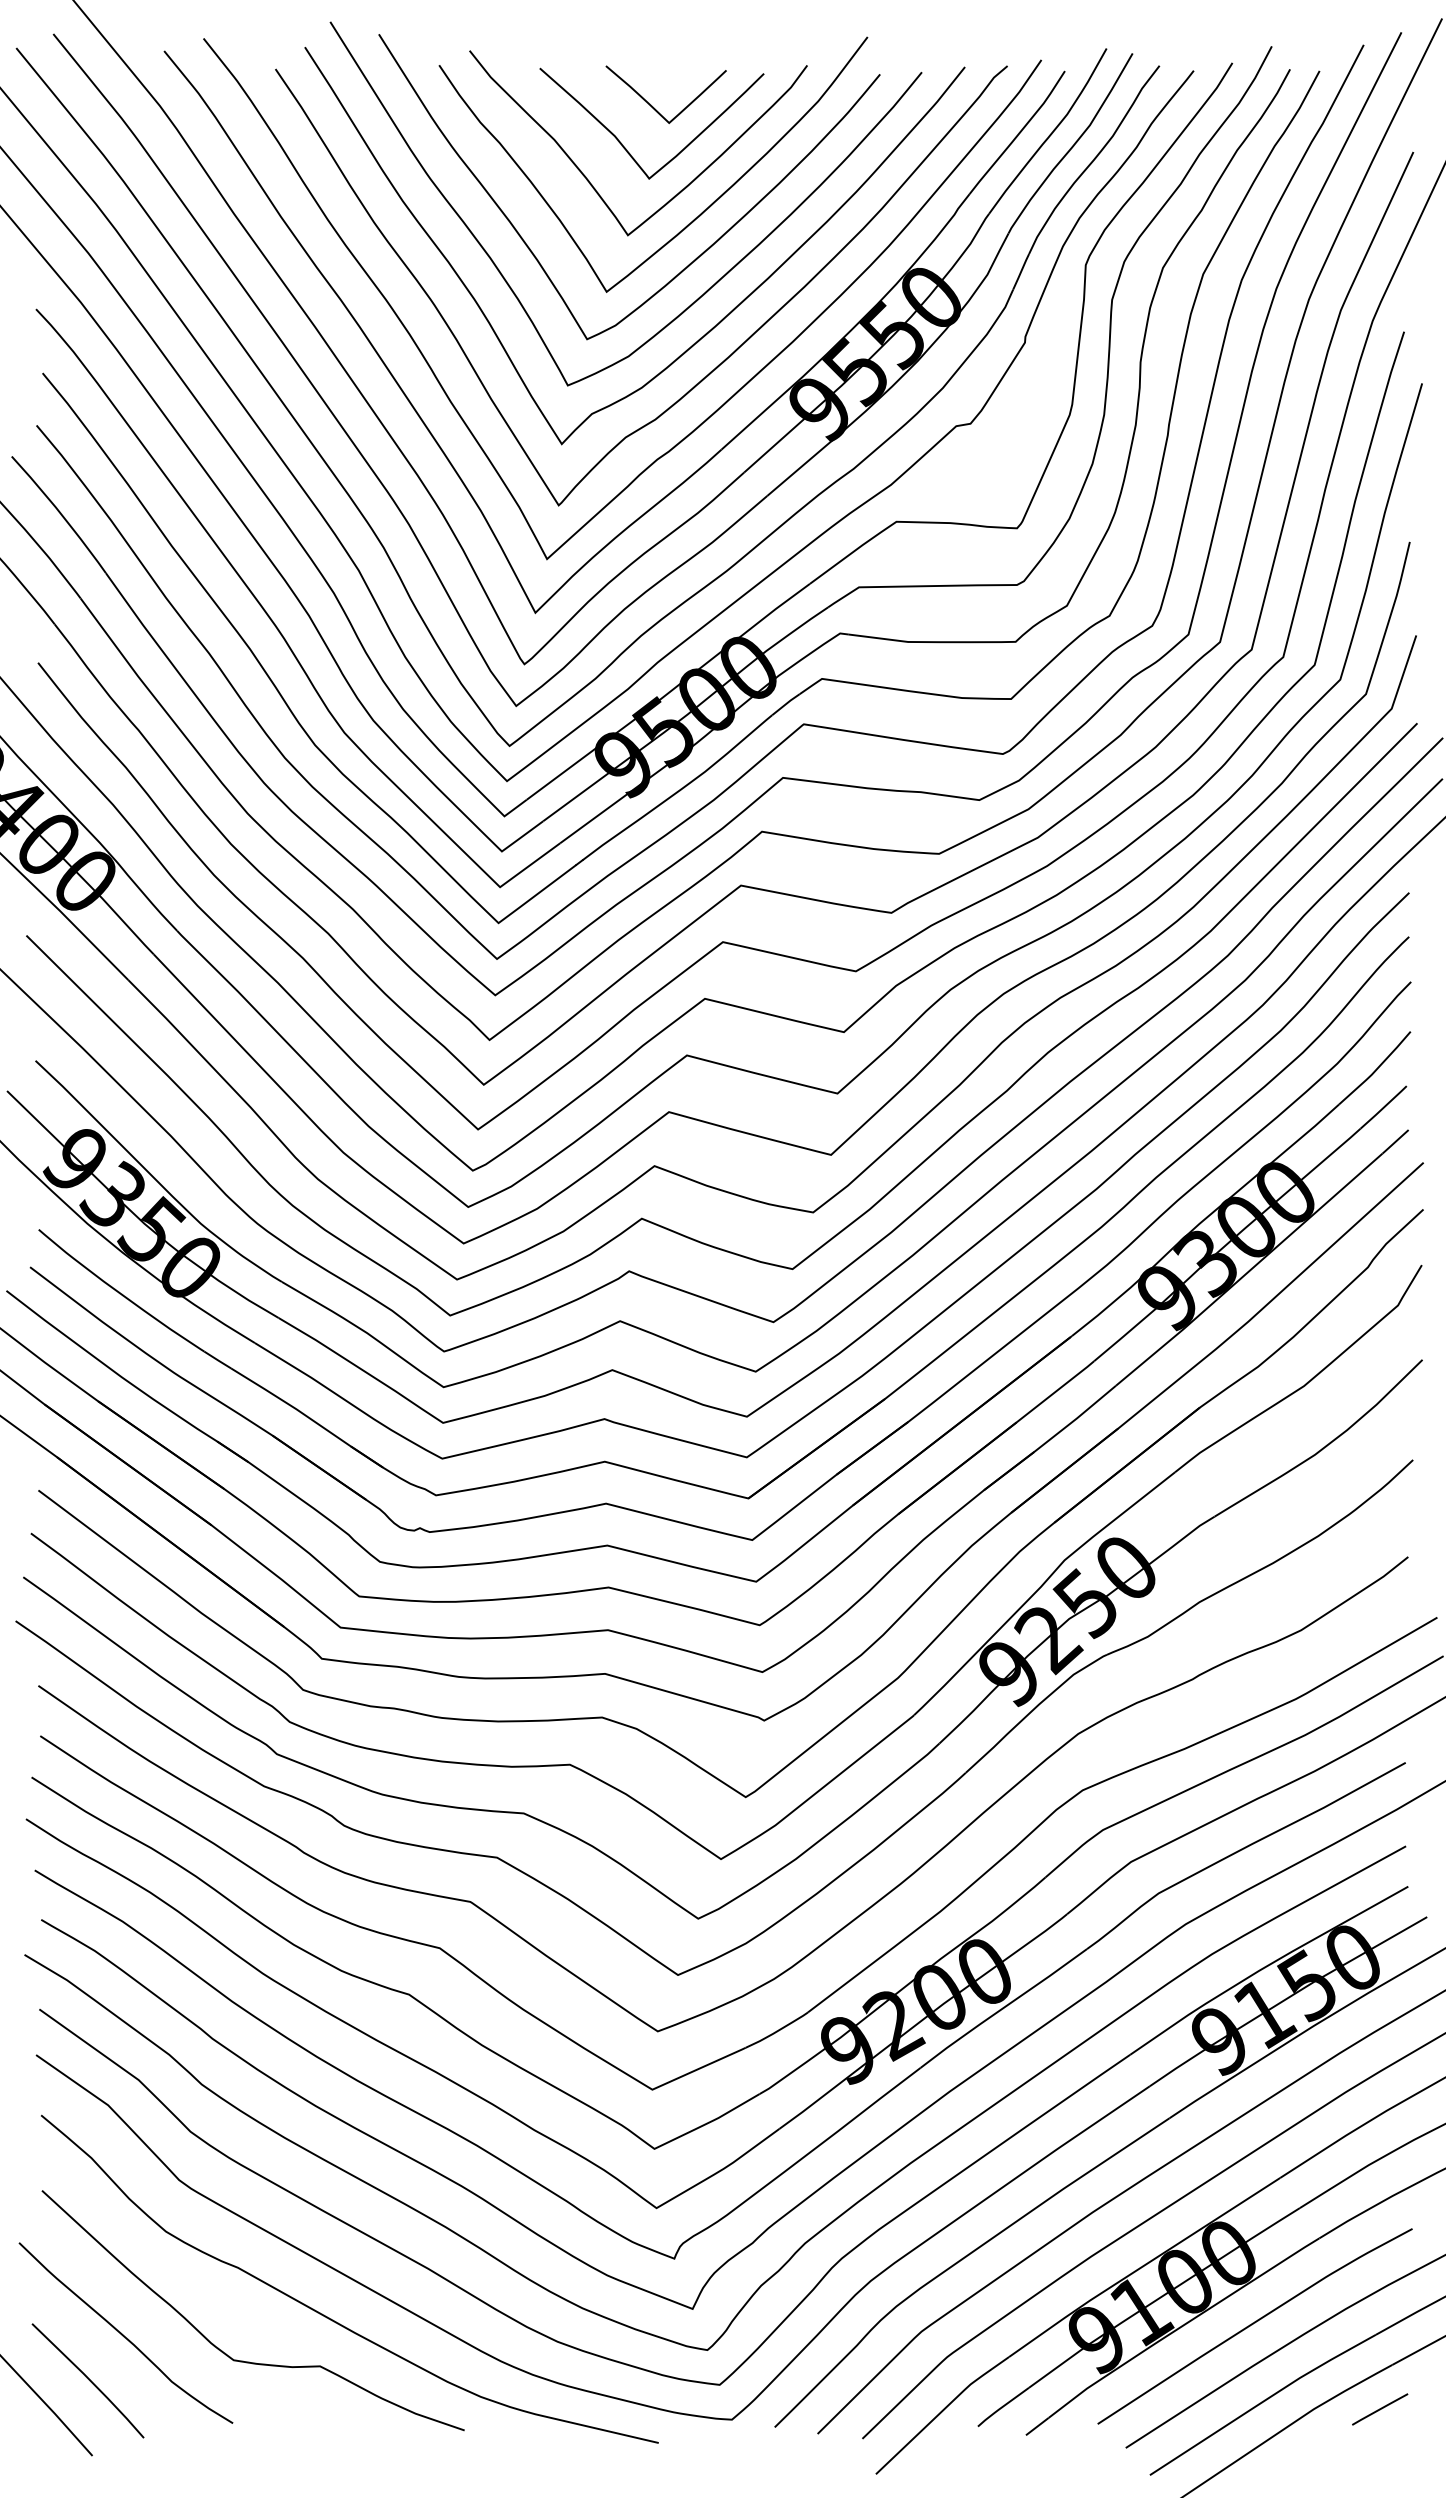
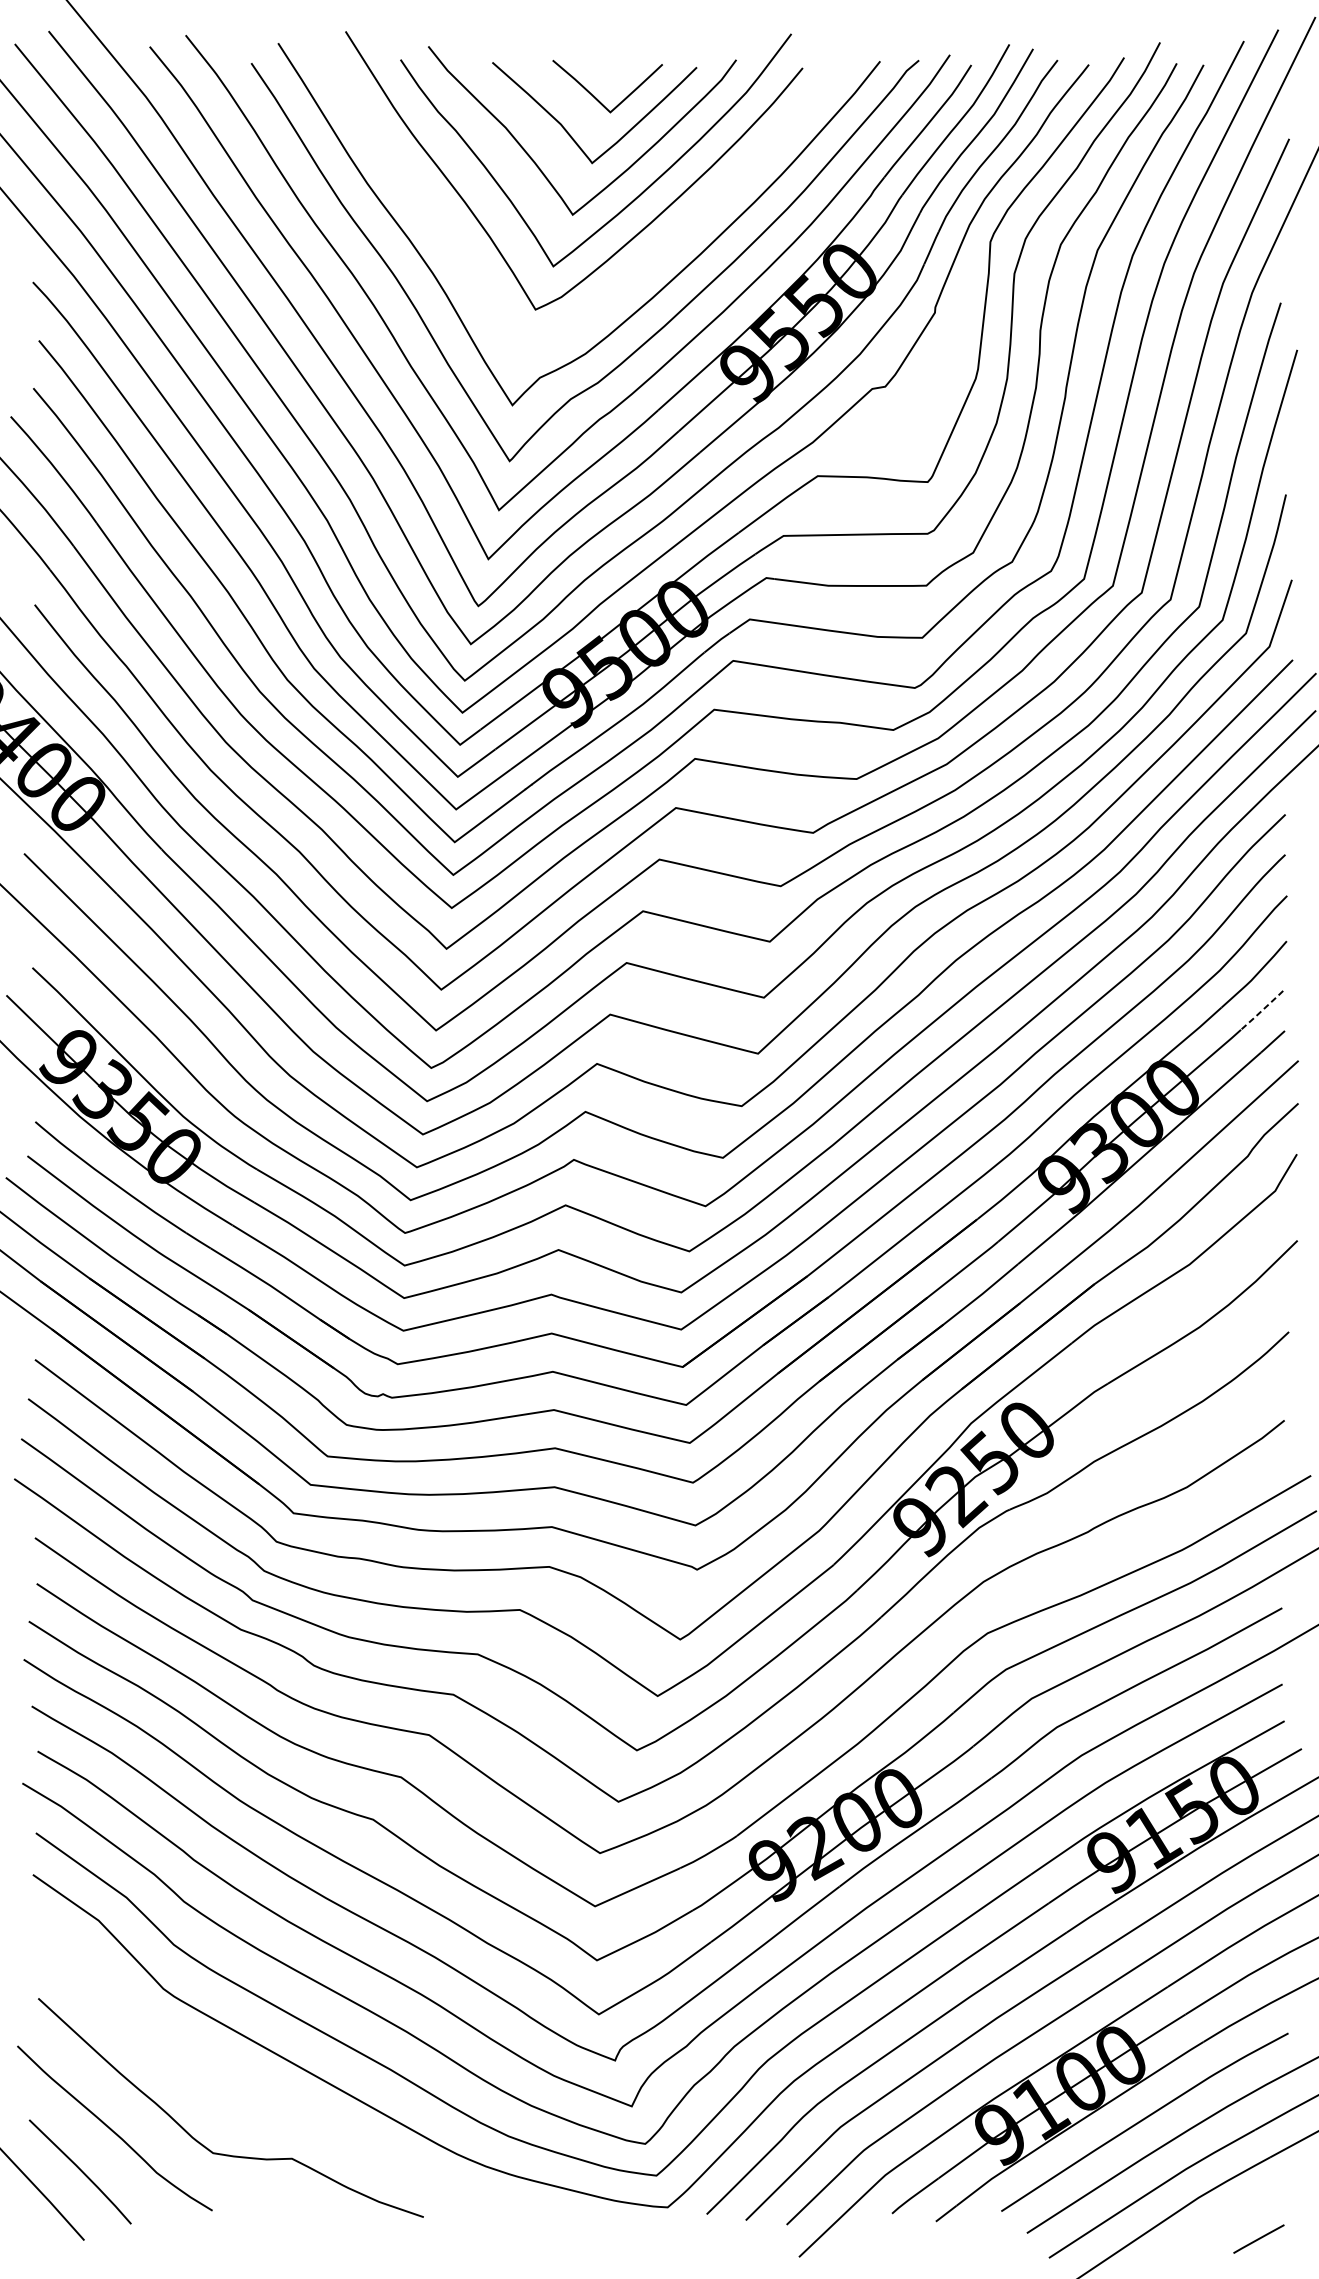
curve: (709, 287) -> (647, 262), removed
line: (1383, 1107) -> (1262, 1010), solid -> dashed
curve: (324, 2314) -> (295, 2111), removed
line: (1380, 2409) -> (1259, 2239), moved

